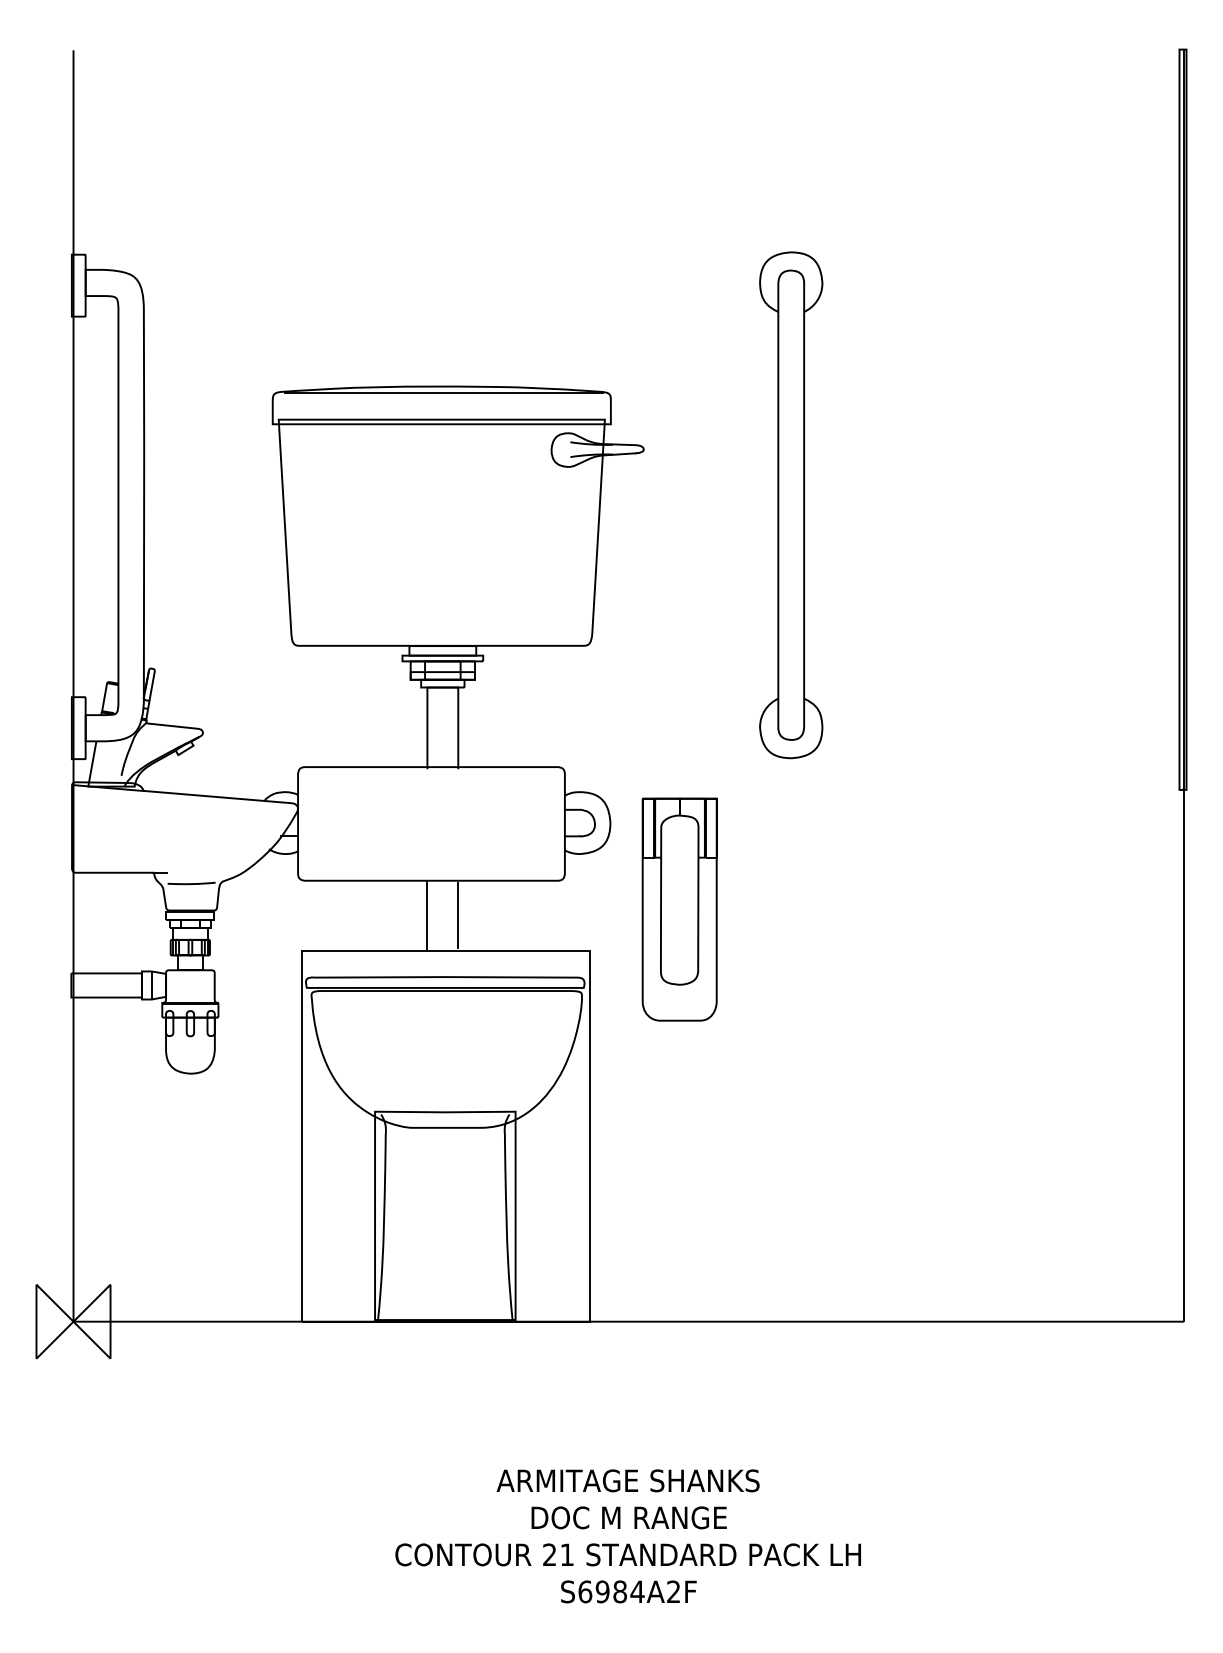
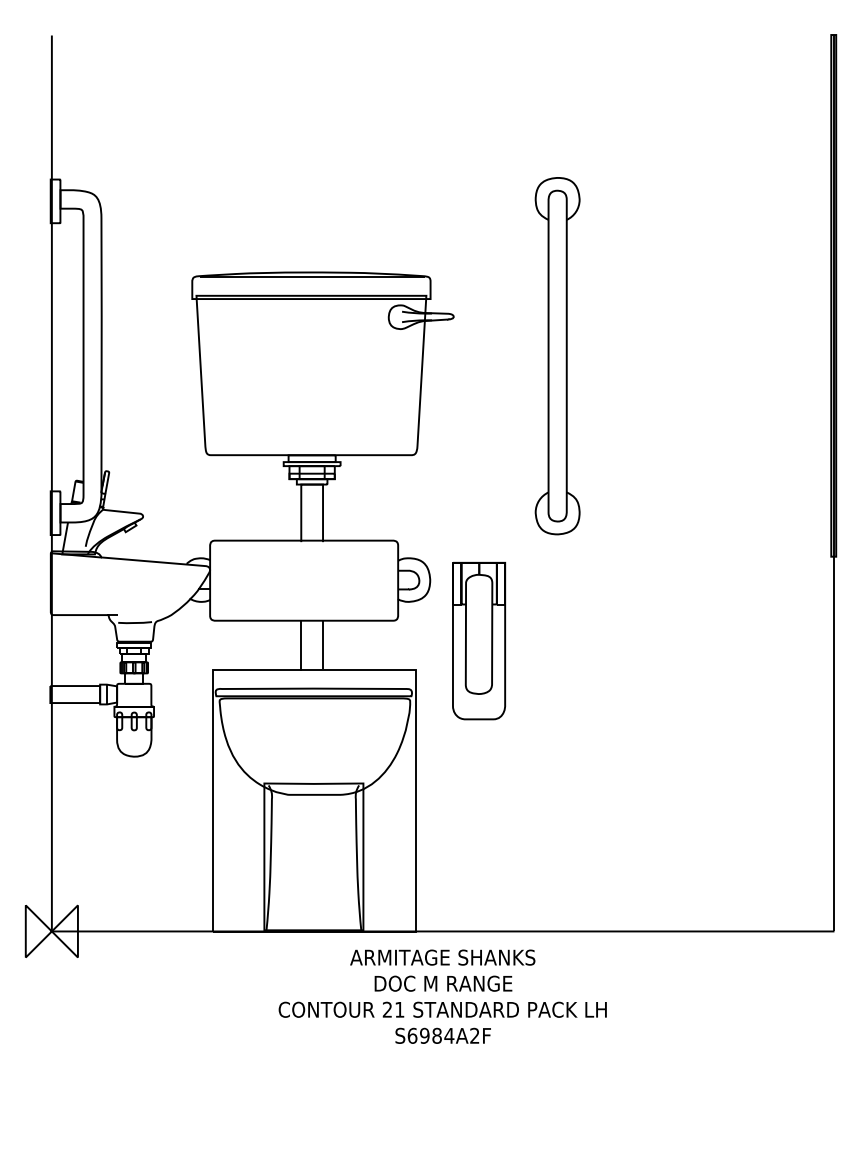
text: (627, 1536) -> (442, 996), moved

